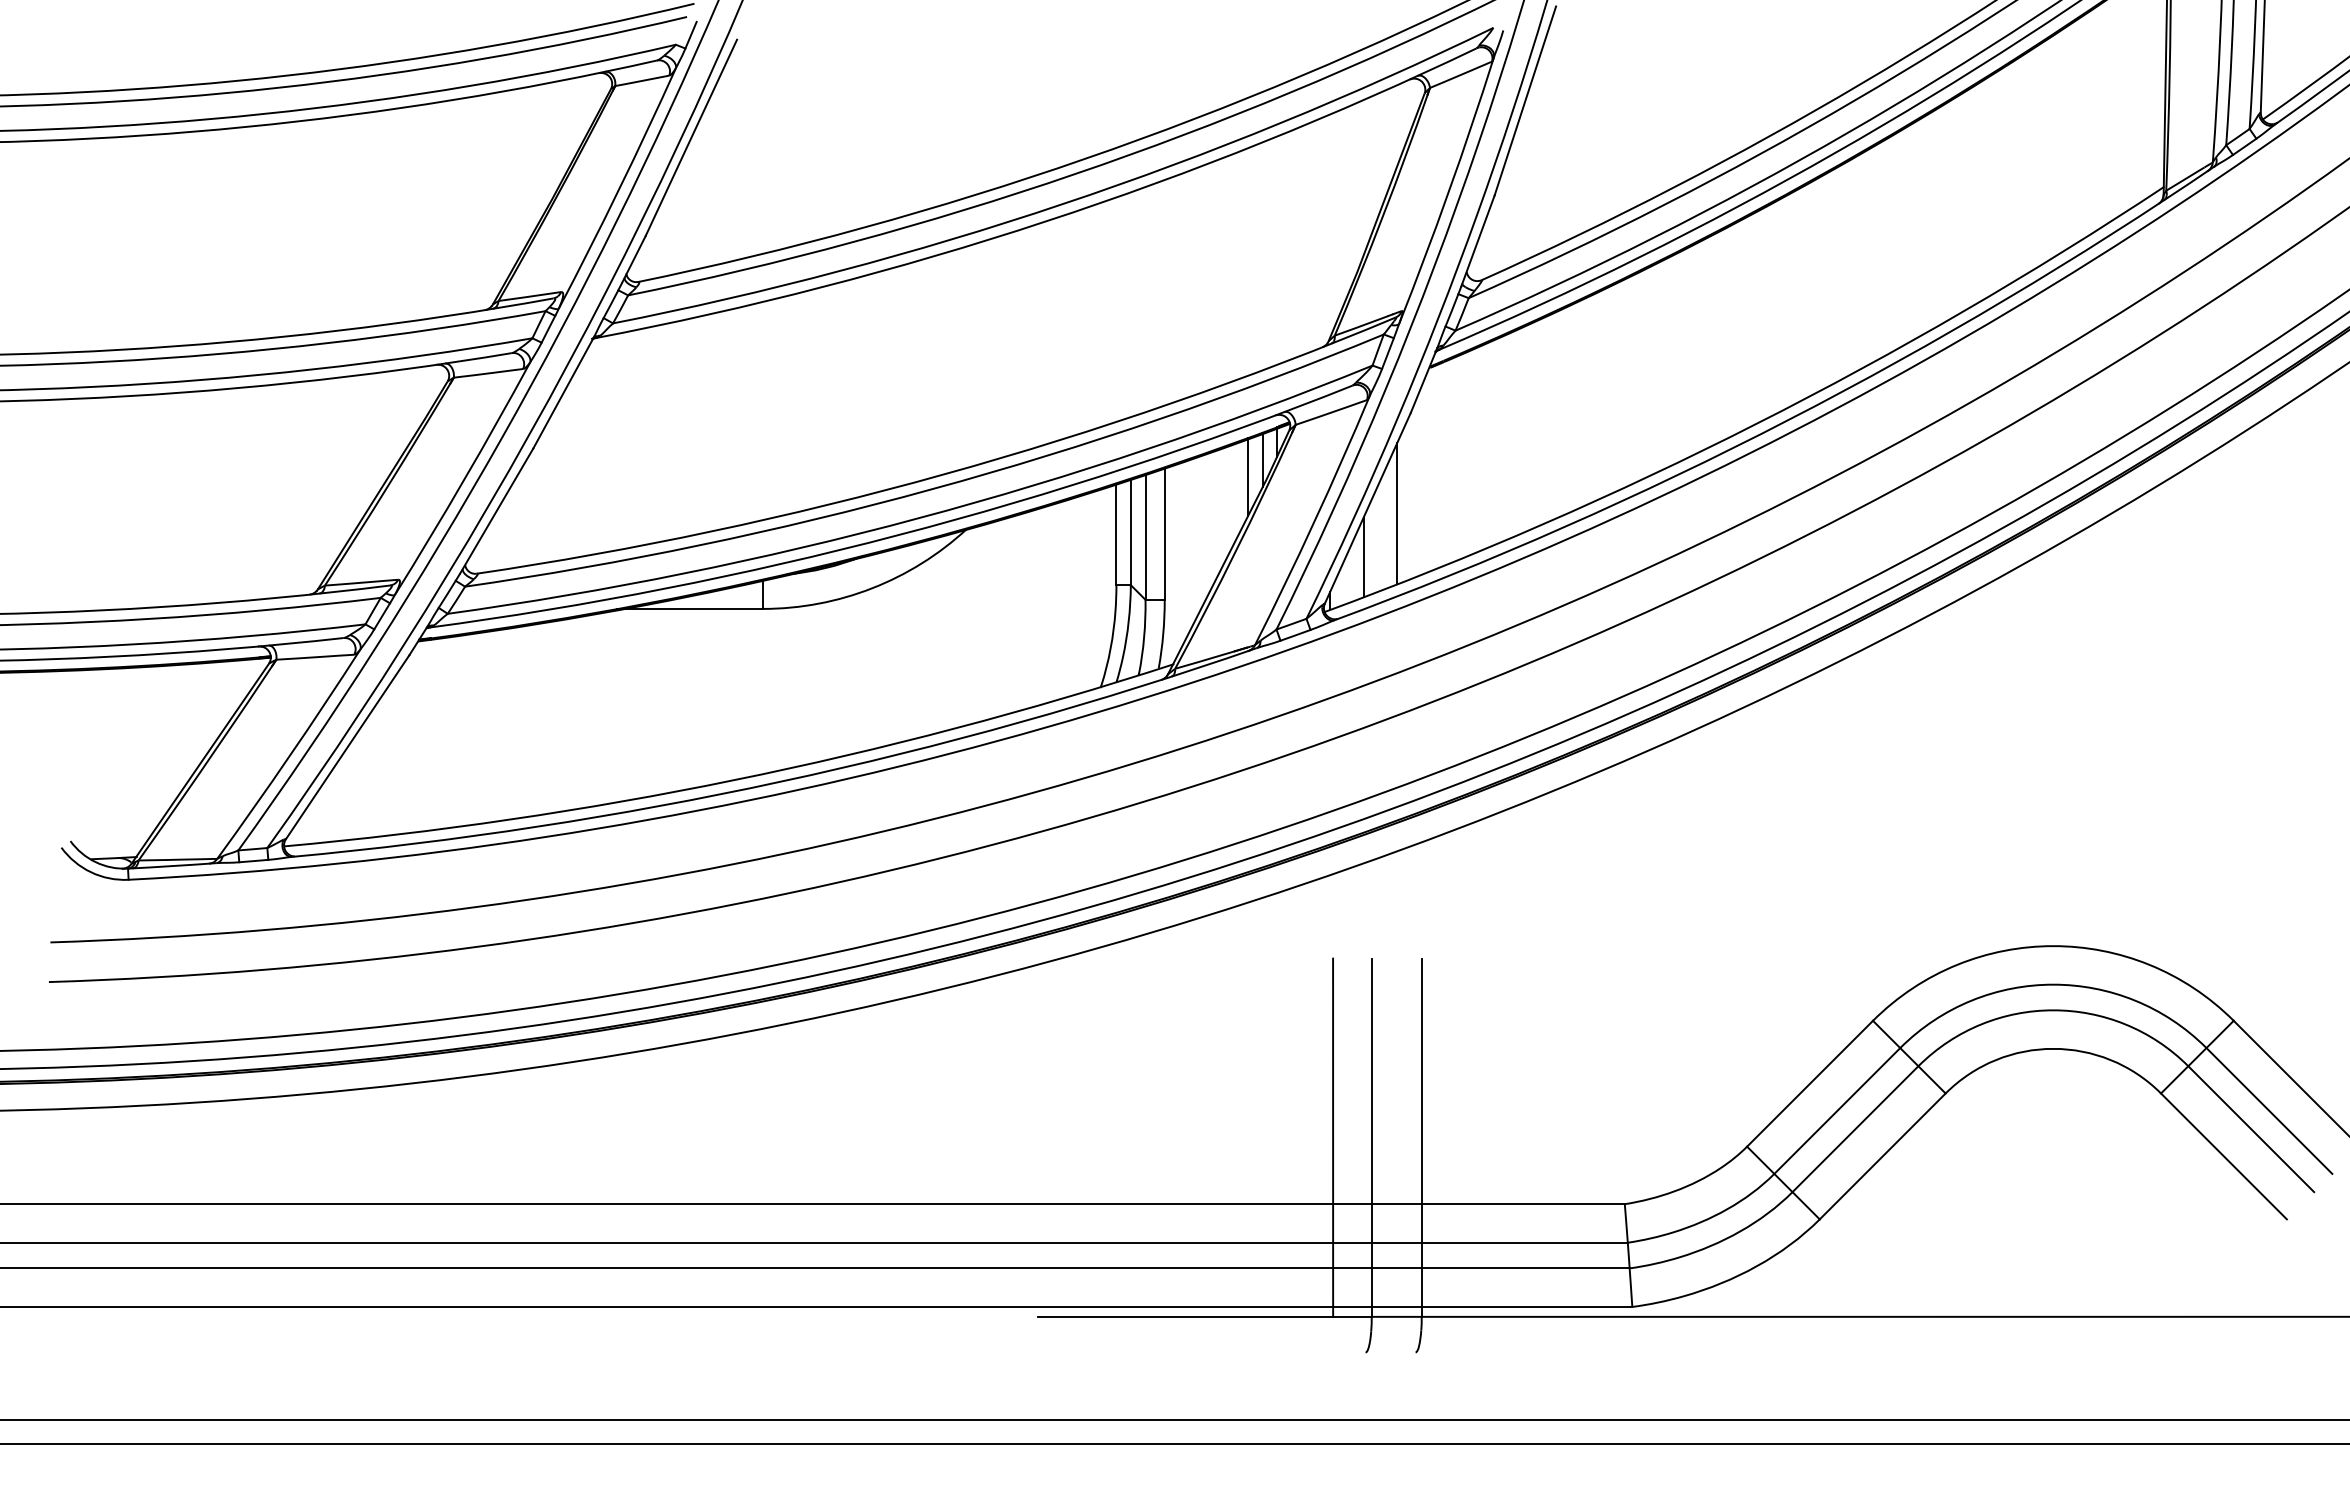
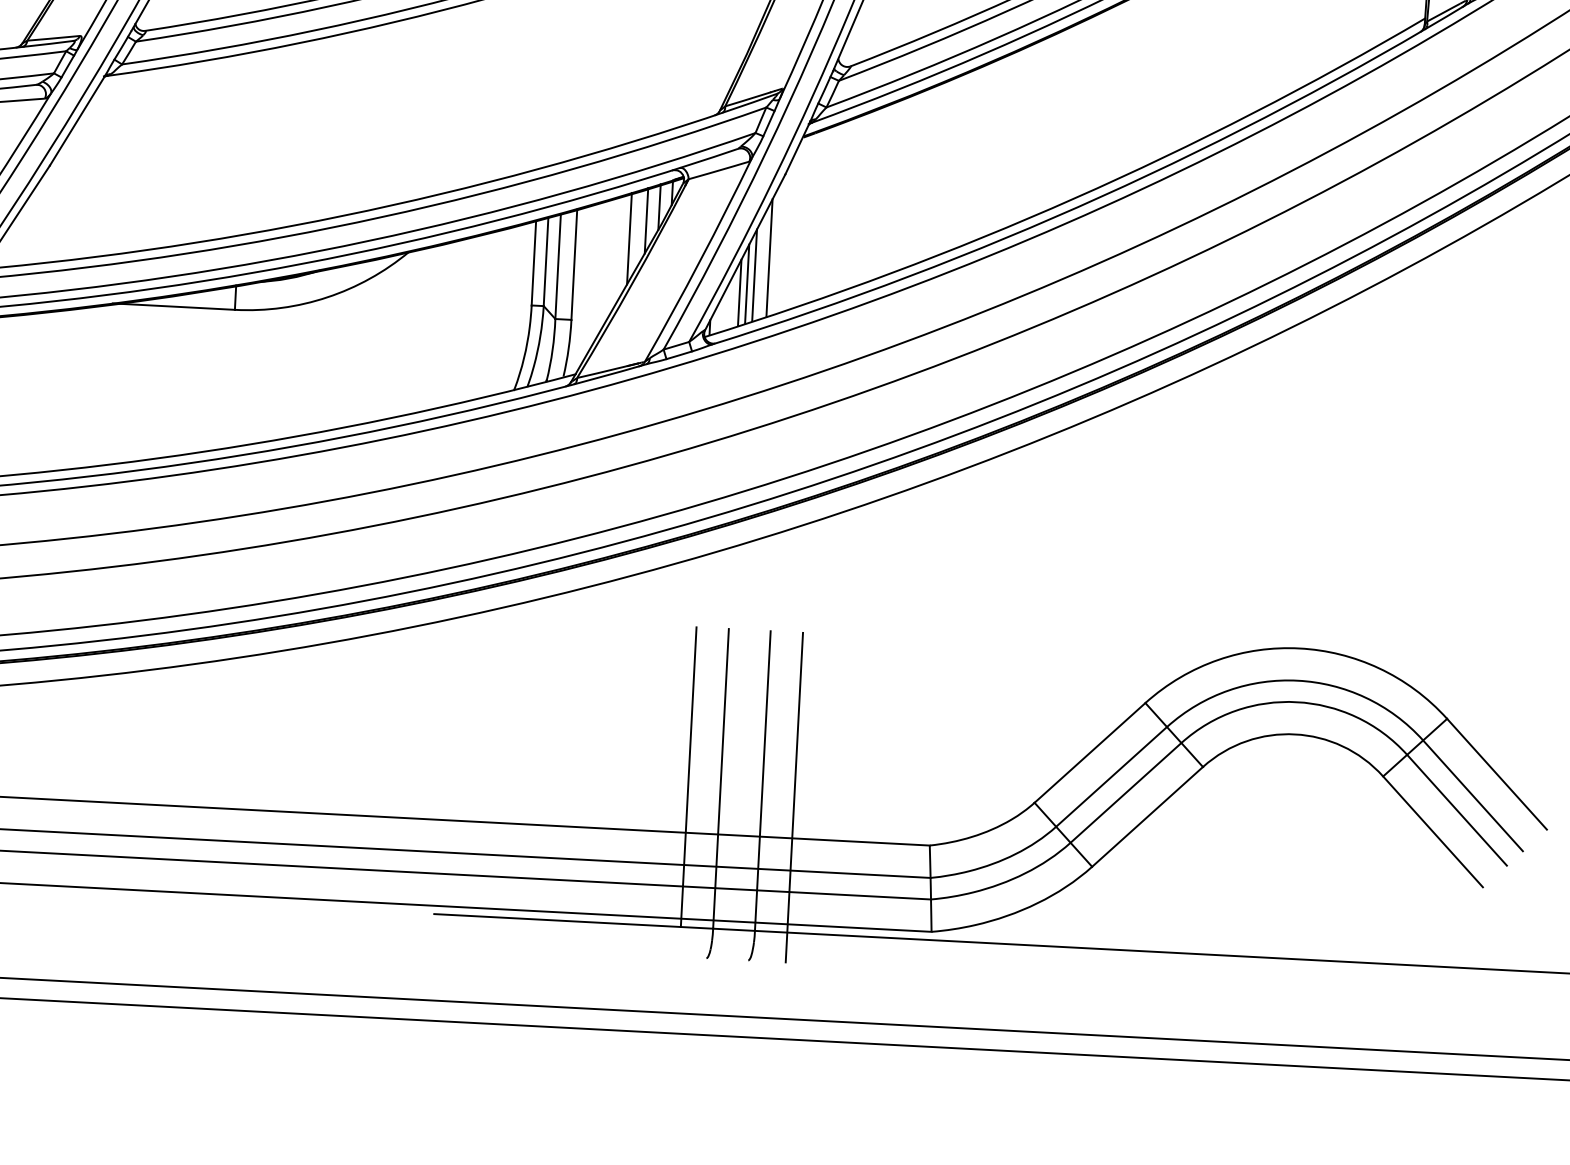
line: (1228, 499) -> (629, 238), added
line: (1380, 534) -> (754, 274), added
line: (1372, 546) -> (747, 284), added
line: (1460, 1155) -> (794, 797), added

